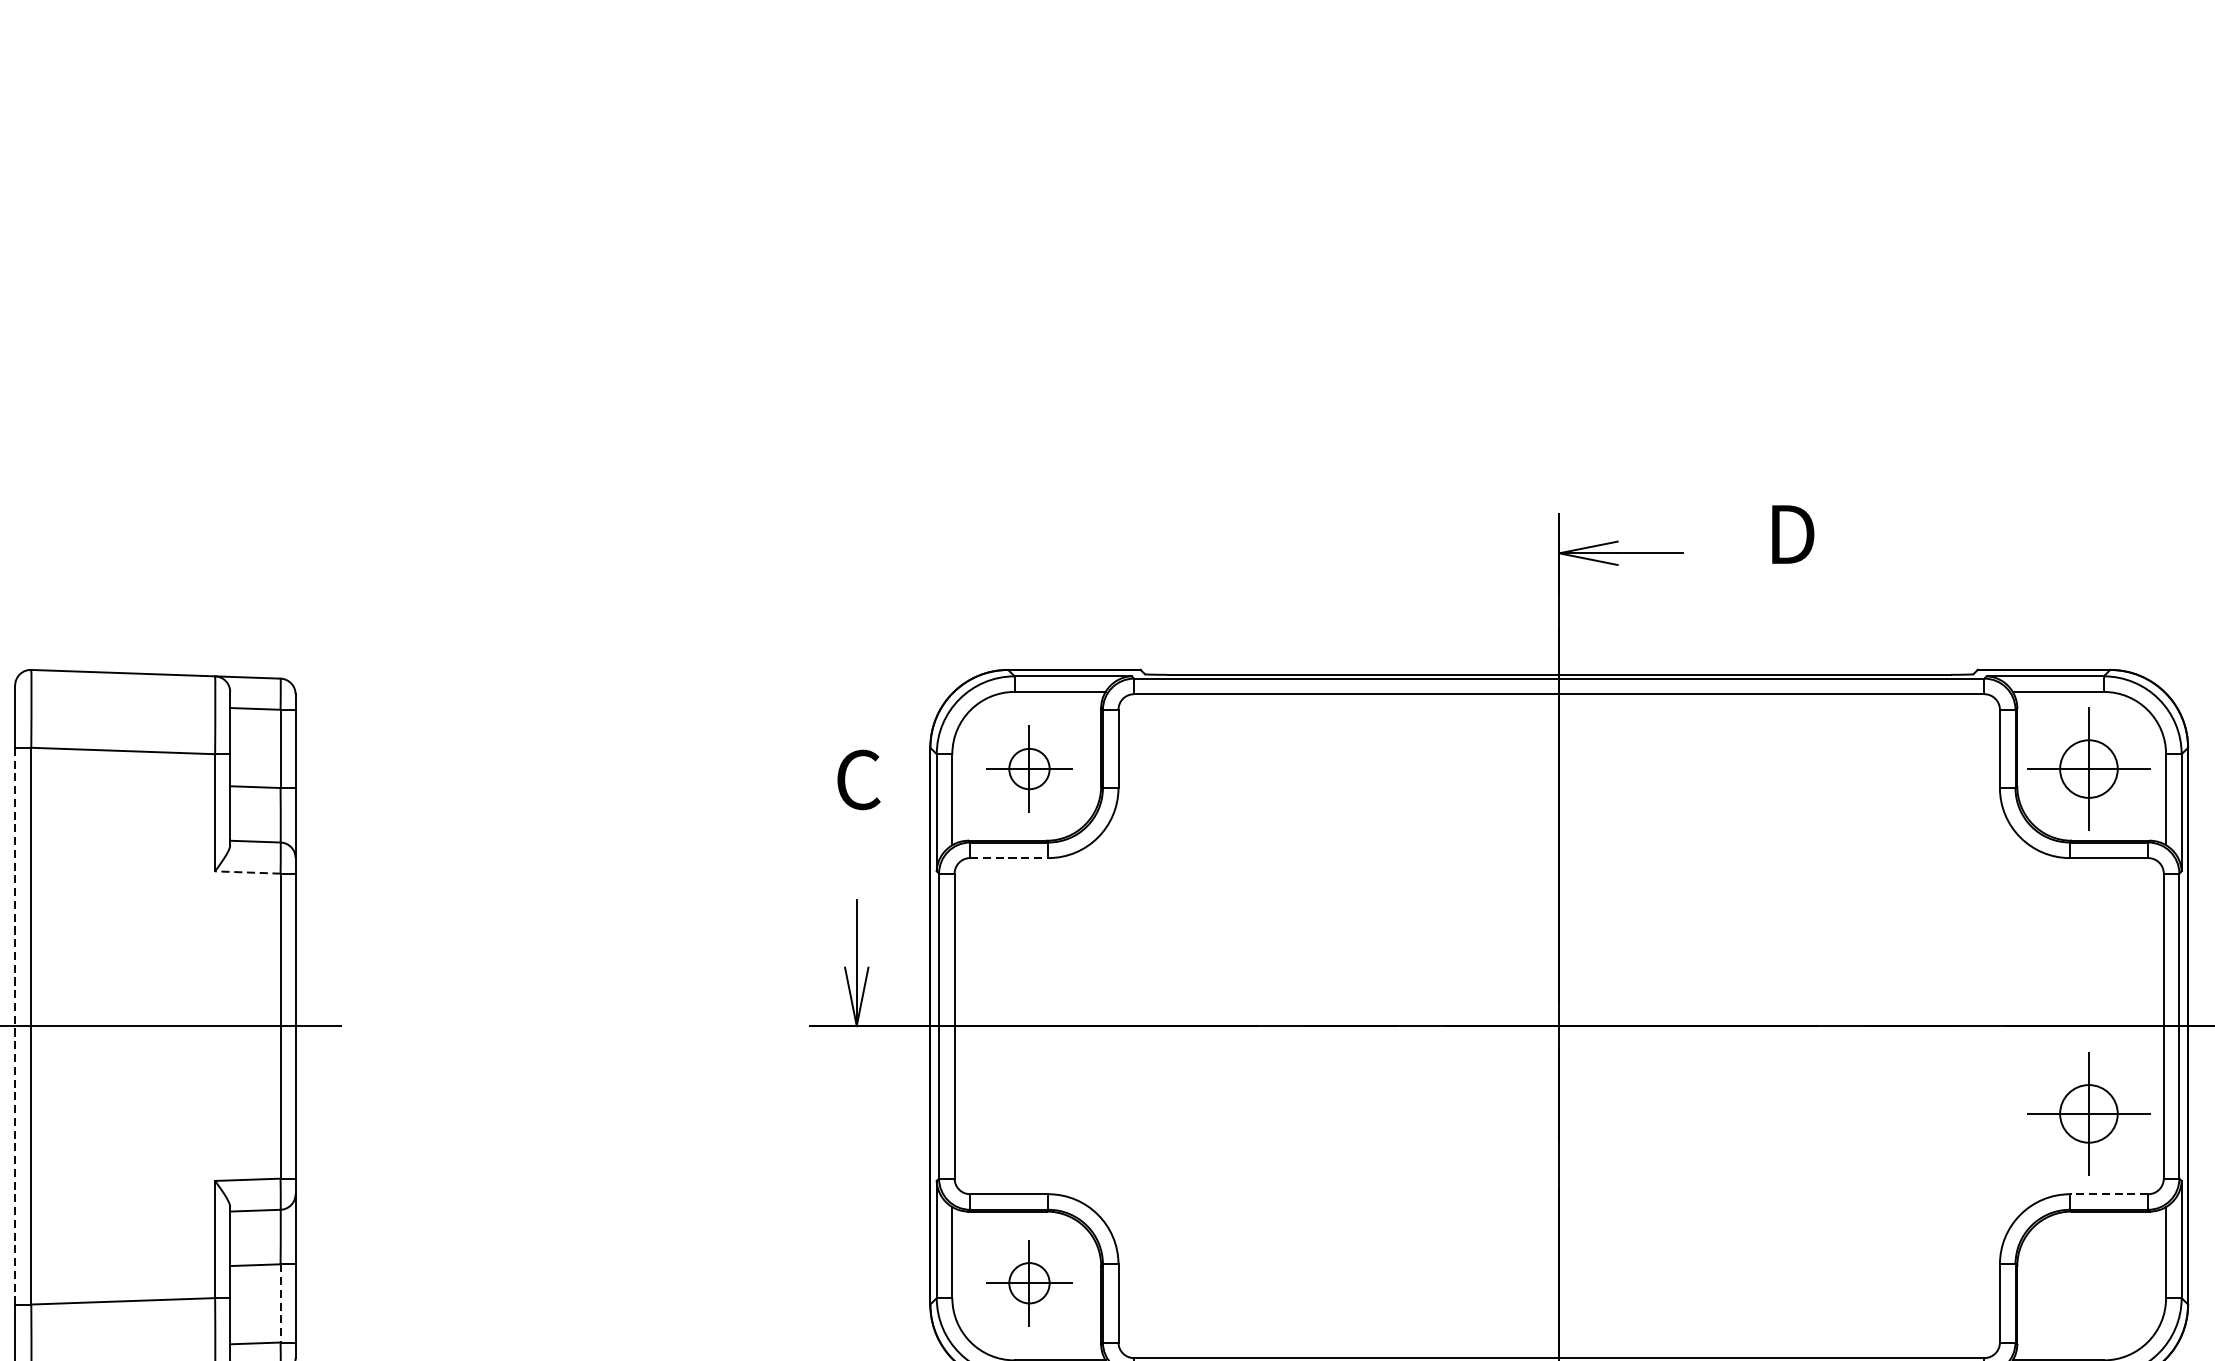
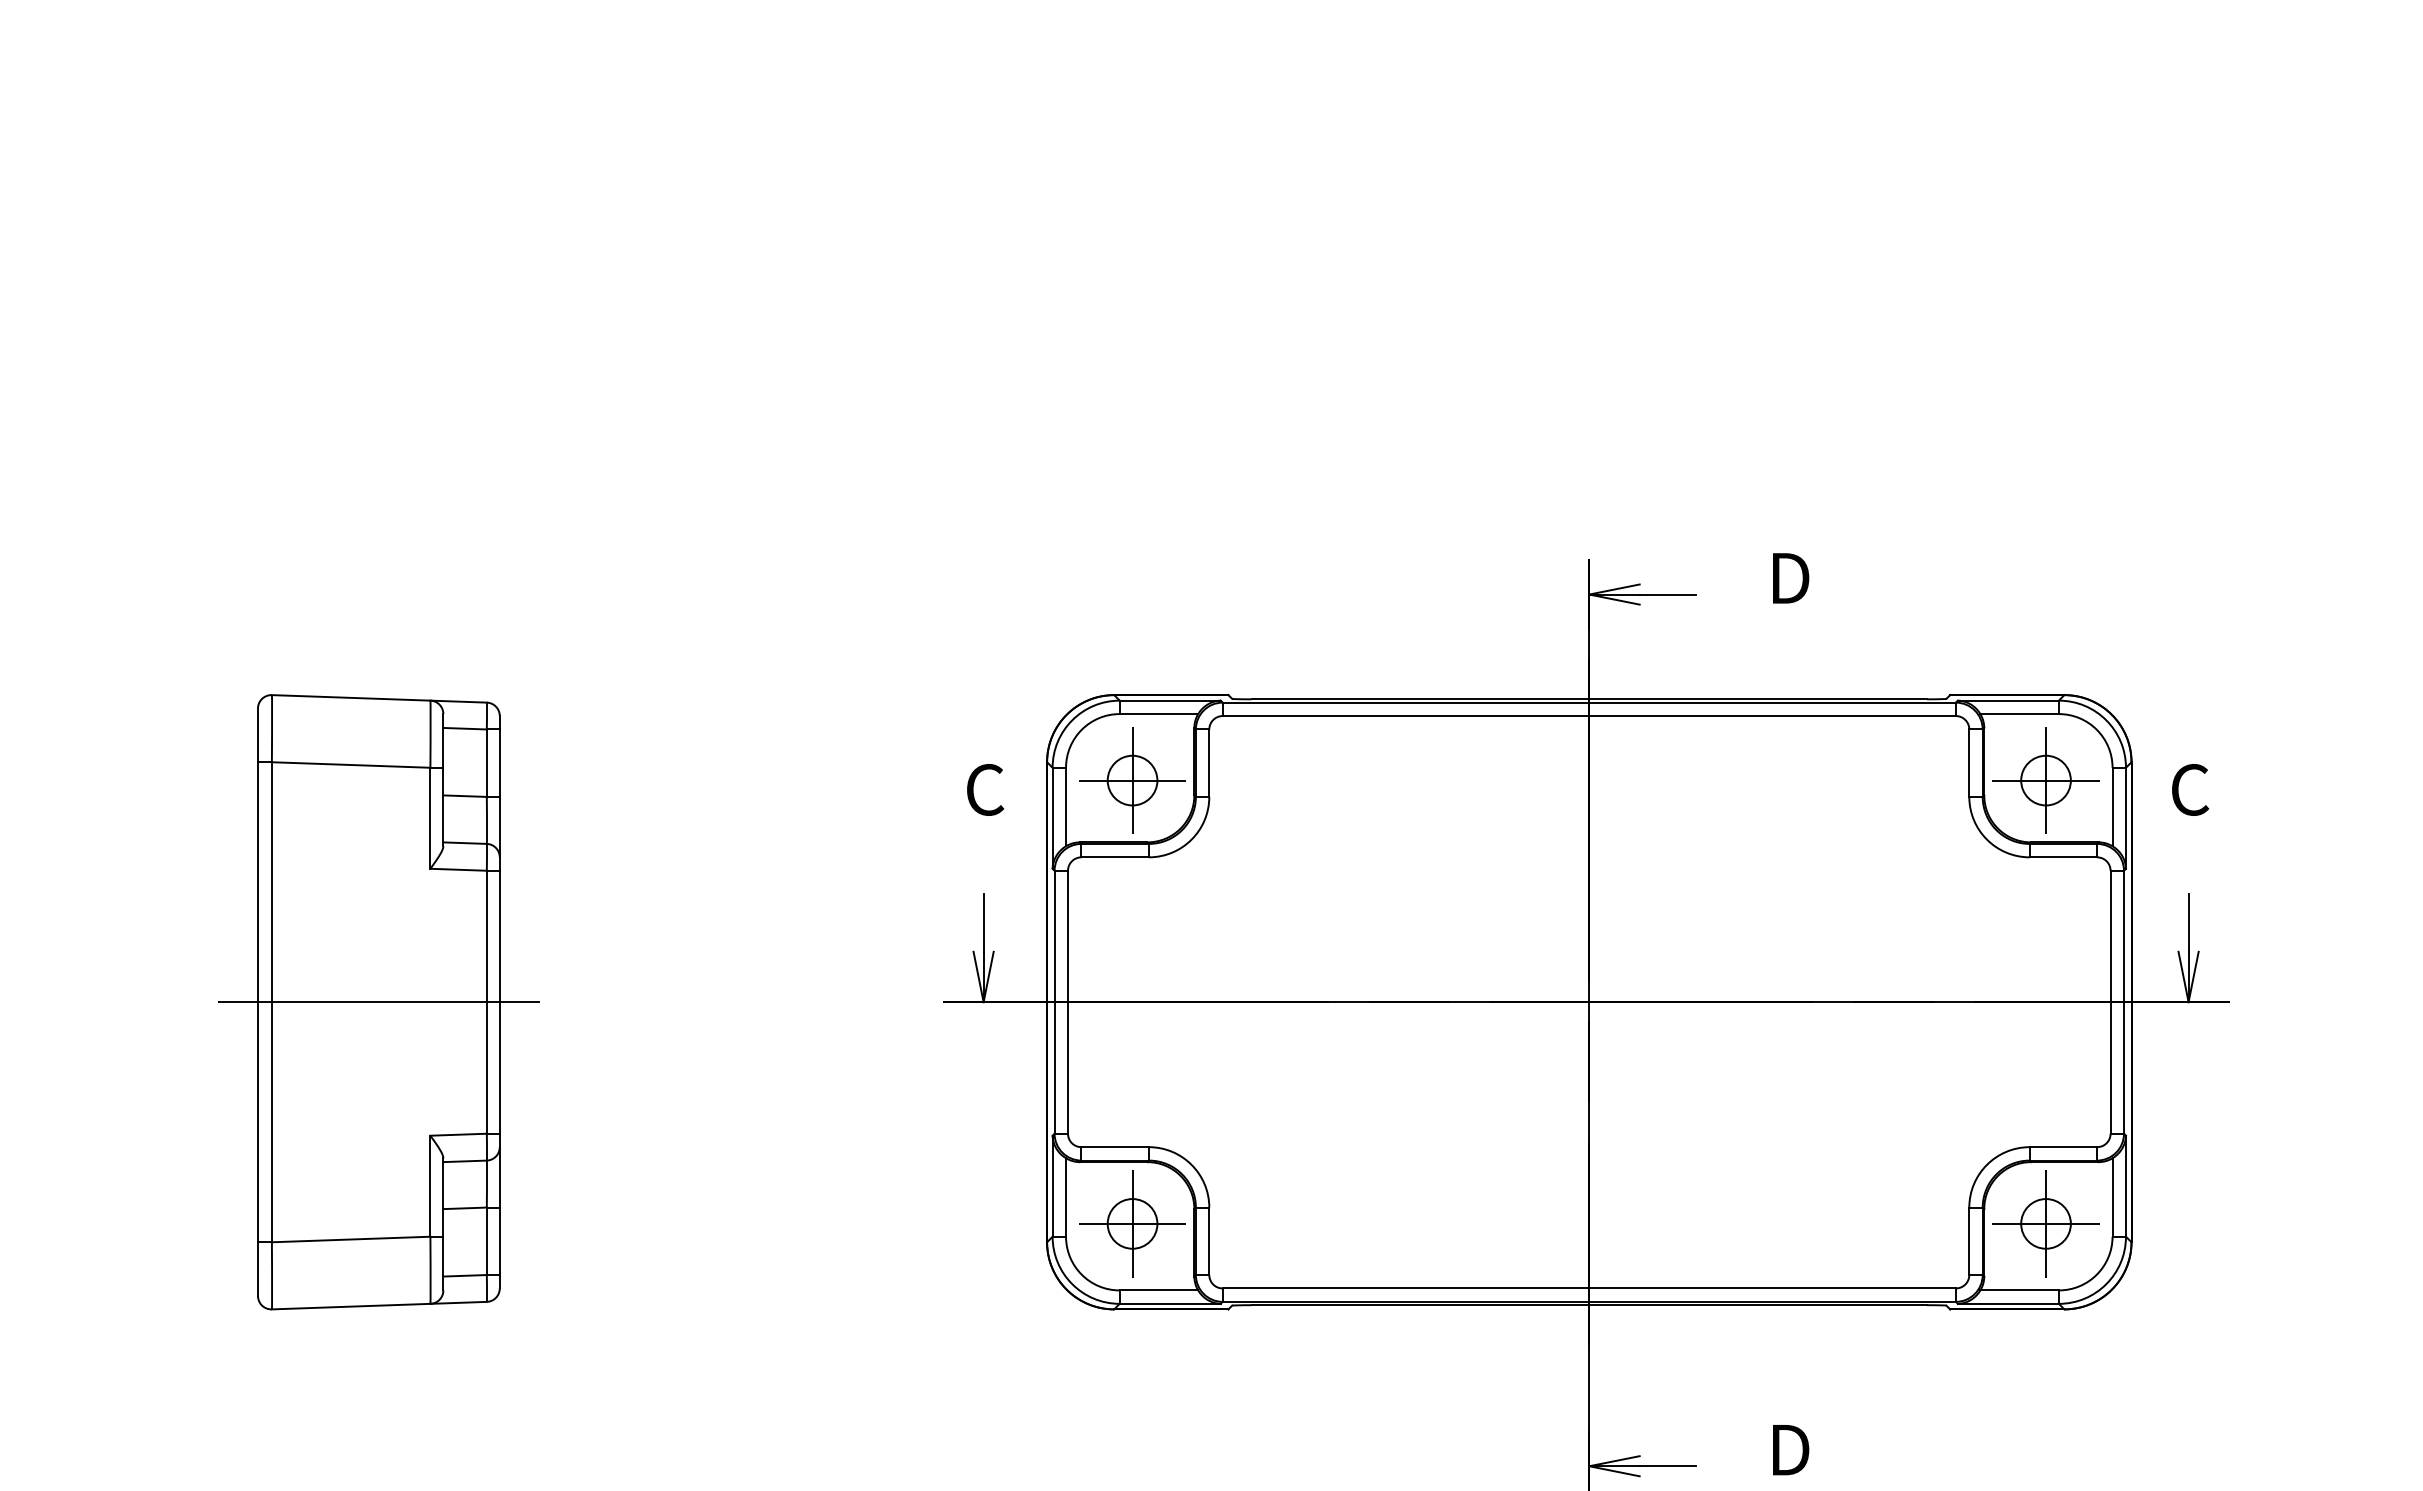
part: (1029, 768) -> (1132, 780), size x1.43
line: (1009, 858) -> (1115, 857), dashed -> solid
line: (247, 872) -> (458, 869), dashed -> solid
line: (14, 1026) -> (257, 1002), dashed -> solid
part: (2088, 1113) -> (2045, 1223), moved
line: (2109, 1194) -> (2063, 1147), dashed -> solid
part: (1029, 1282) -> (1132, 1223), size x1.43
line: (280, 1303) -> (486, 1241), dashed -> solid

